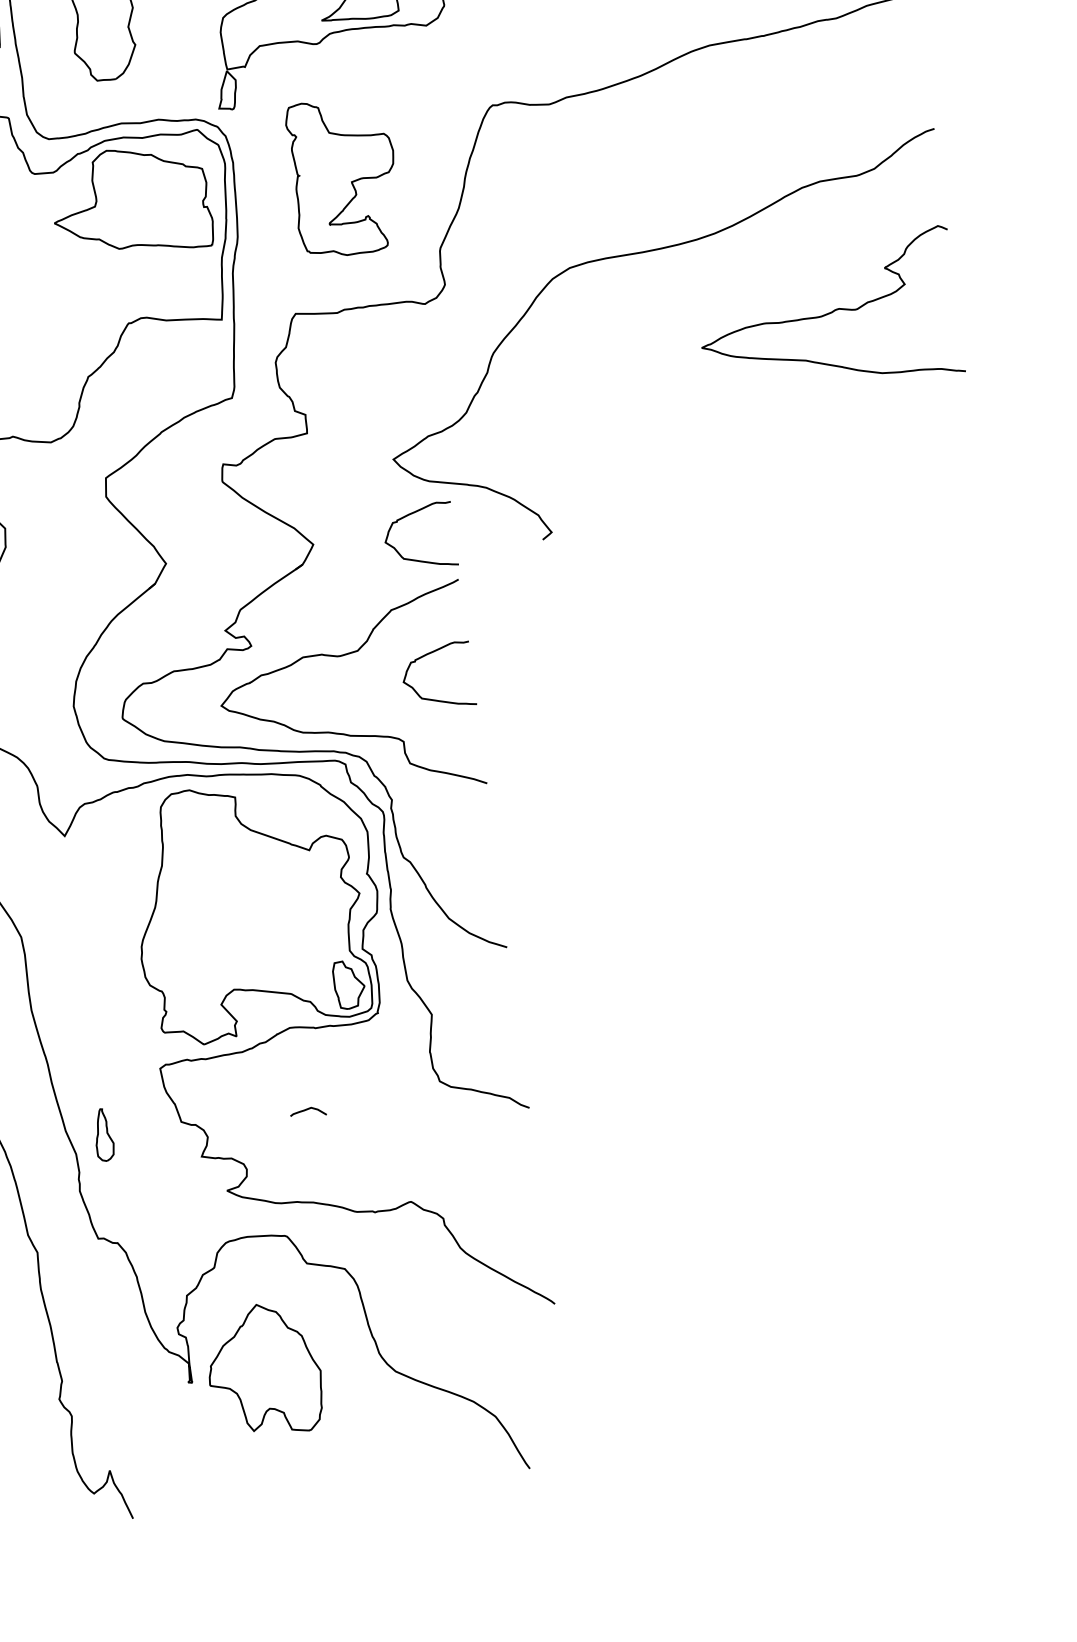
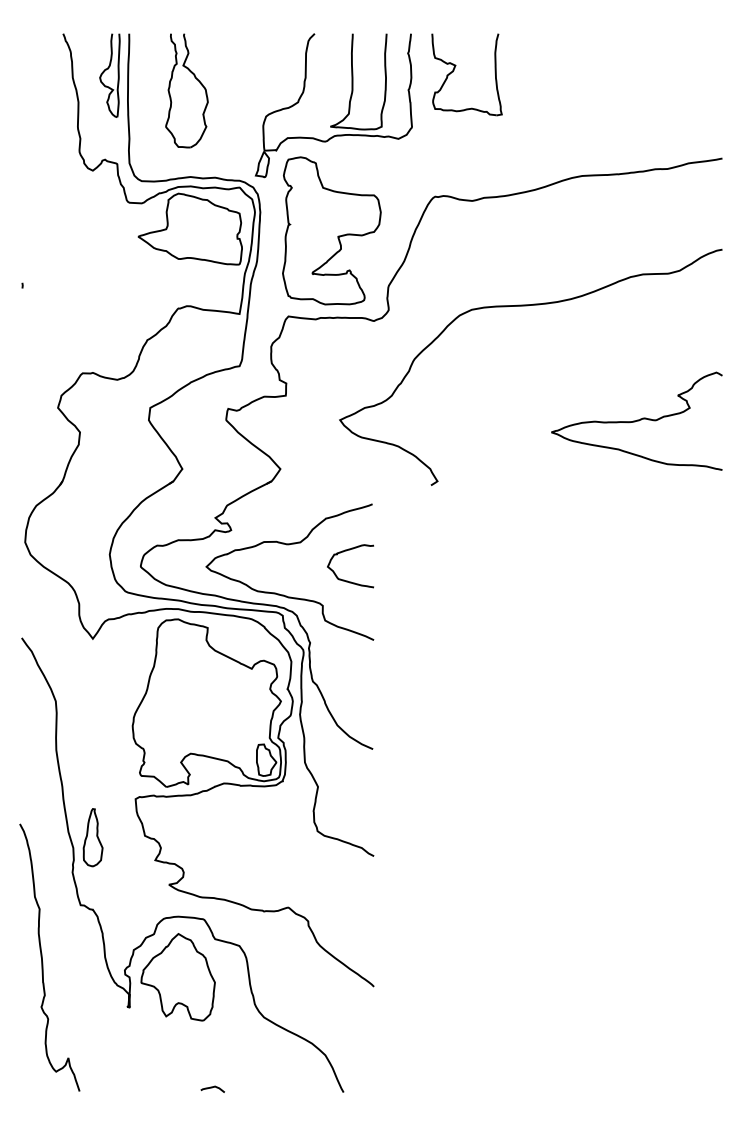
part: (343, 176) -> (331, 230), size x1.43
curve: (827, 313) -> (636, 420), moved
curve: (412, 558) -> (344, 486), removed
curve: (307, 1111) -> (212, 1088), moved
part: (102, 1134) -> (92, 837), size x1.67
part: (263, 1370) -> (177, 977), moved

